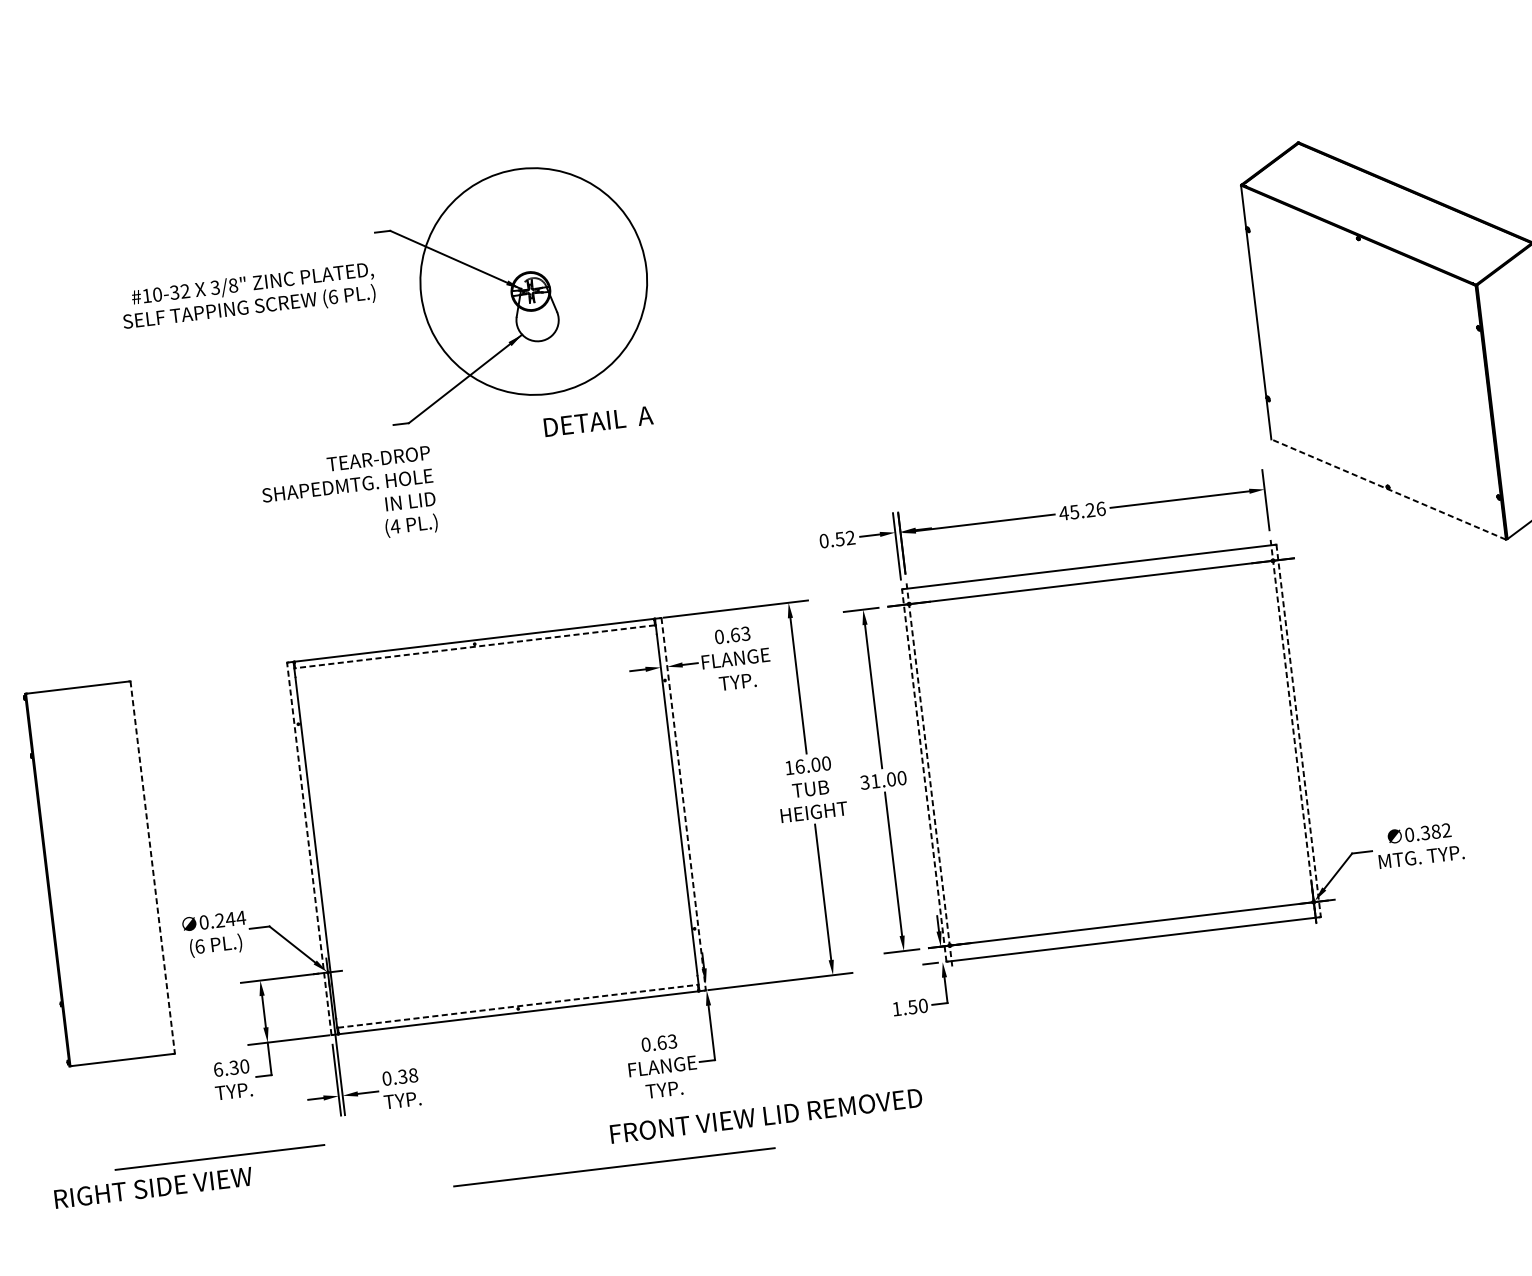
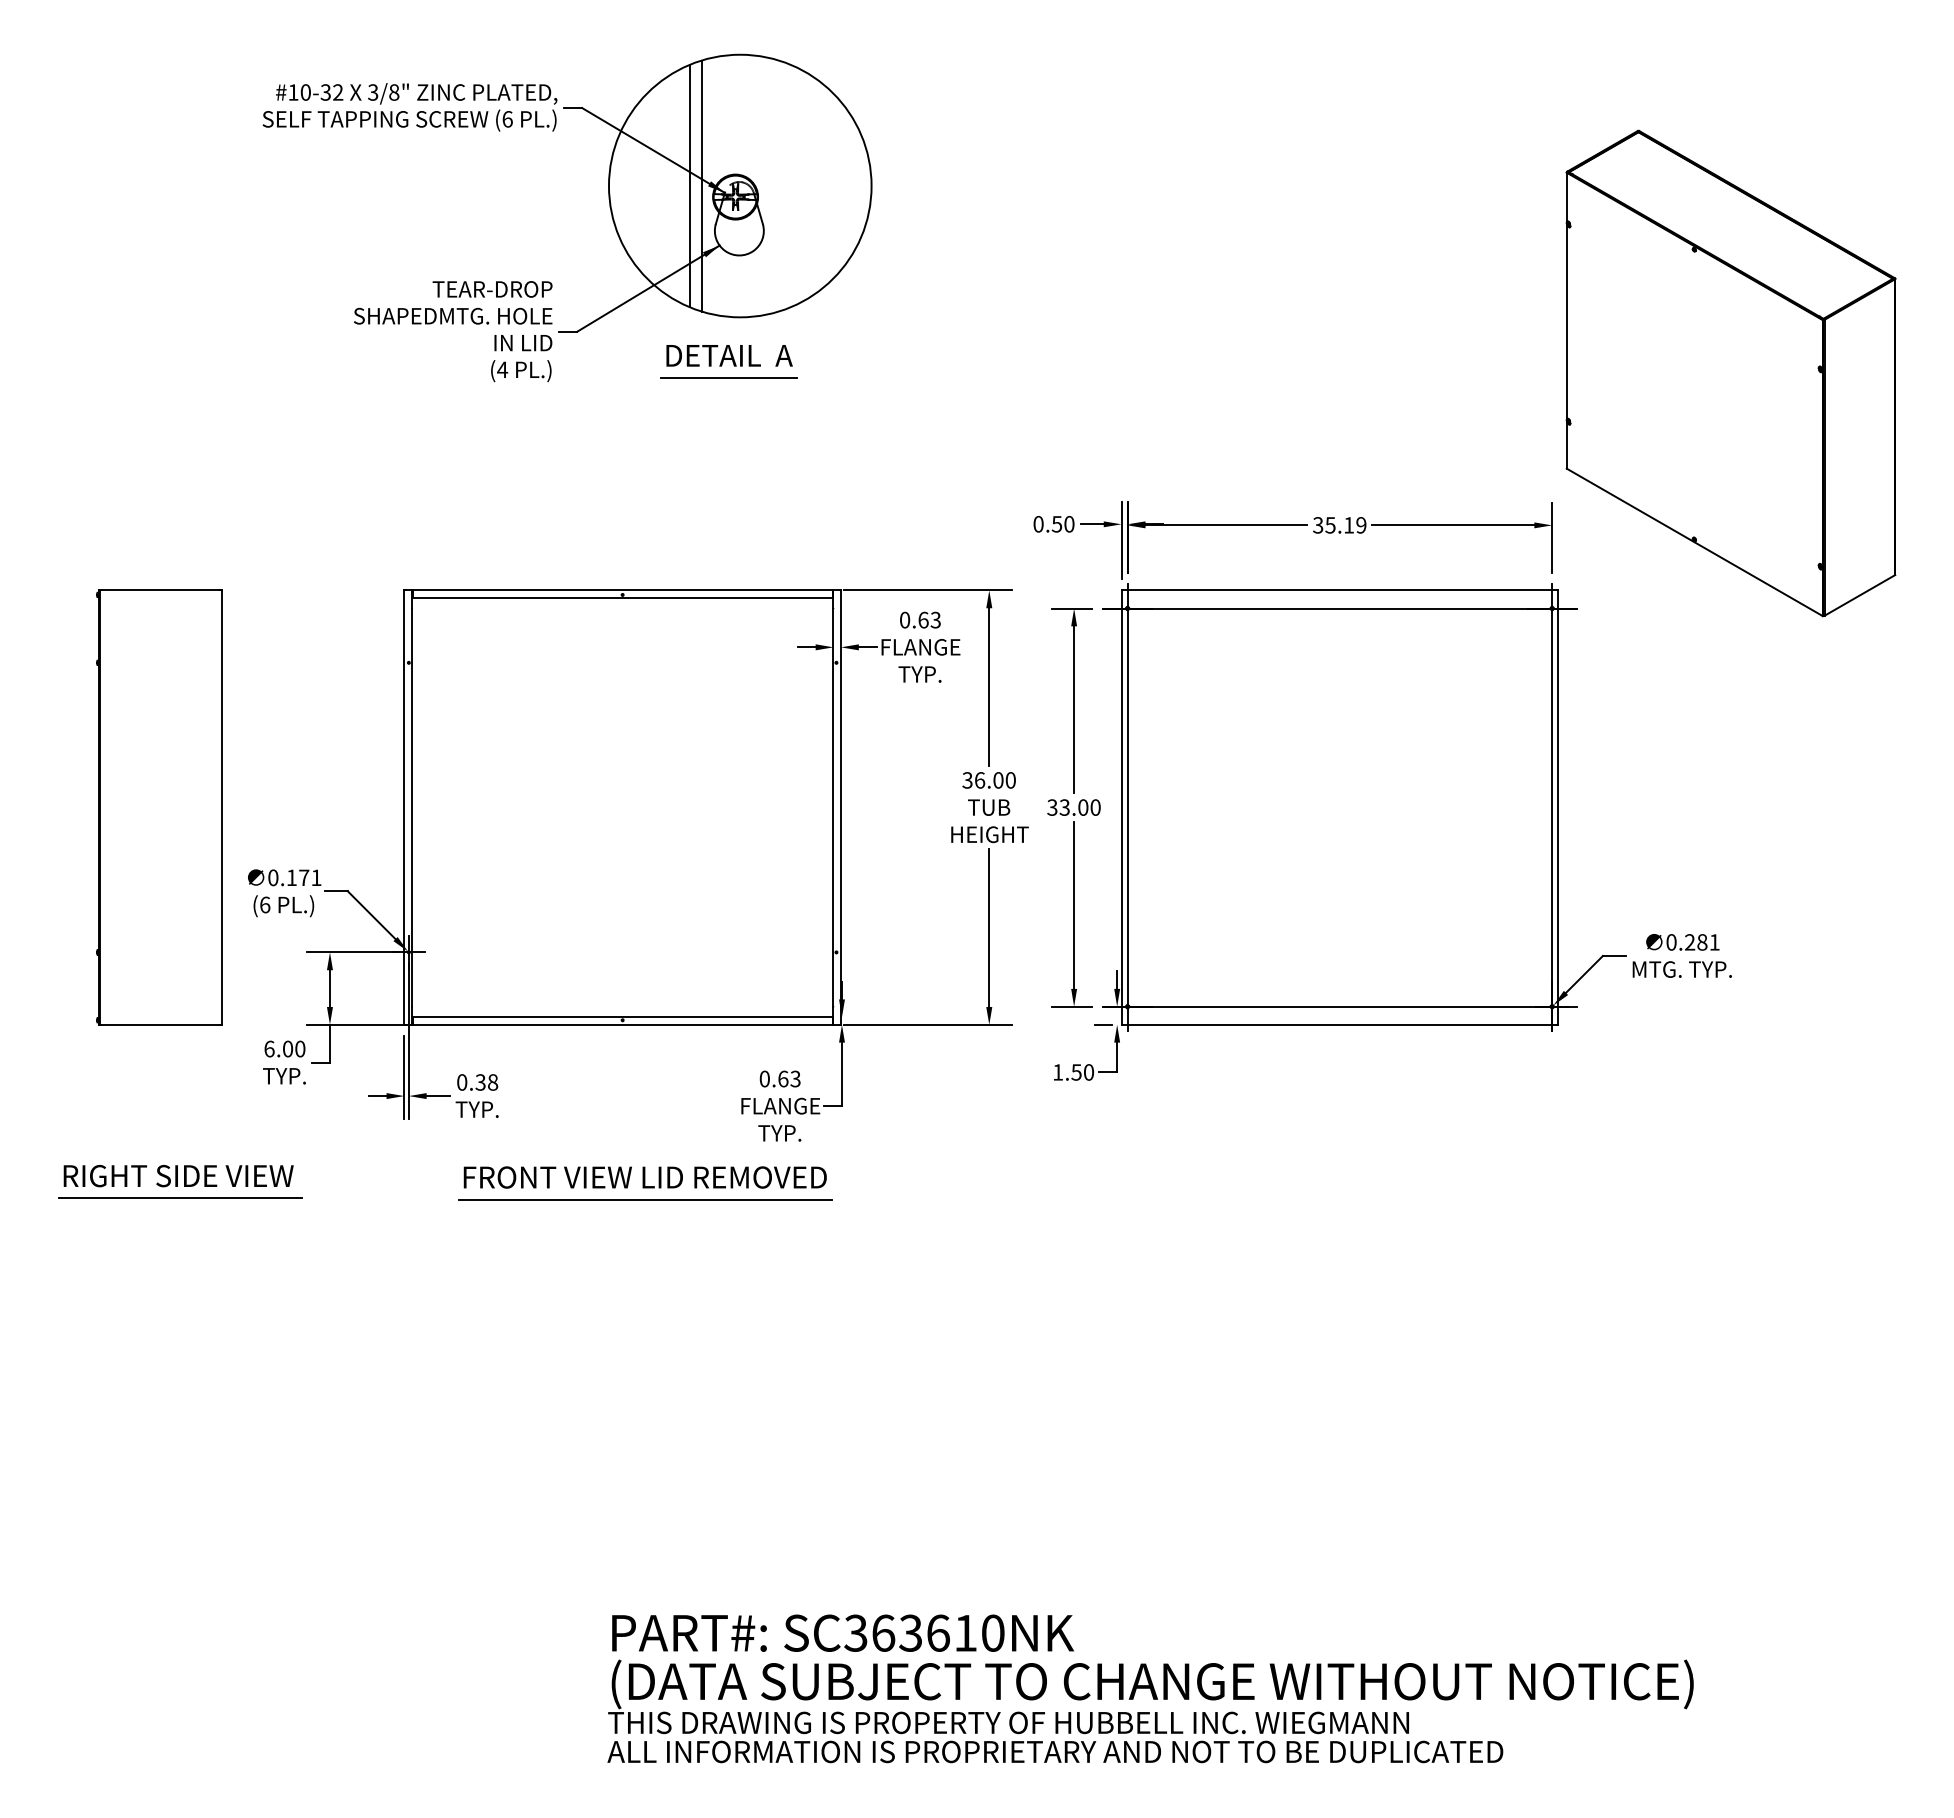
line: (500, 285) -> (701, 185), added
line: (491, 286) -> (690, 185), added
text: (247, 296) -> (409, 107), moved
text: (598, 421) -> (729, 355), moved
line: (543, 447) -> (728, 378), added
line: (1388, 489) -> (1694, 542), dashed -> solid
text: (349, 498) -> (453, 331), moved
text: (1082, 511) -> (1339, 525), 45.26 -> 35.19
text: (850, 538) -> (1069, 524), 0.52 -> 0.50
line: (474, 646) -> (622, 597), dashed -> solid
line: (1298, 731) -> (1558, 808), dashed -> solid
line: (1293, 732) -> (1552, 808), dashed -> solid
text: (789, 768) -> (967, 780), 16.00 -> 36.00
line: (929, 774) -> (1127, 807), dashed -> solid
line: (924, 775) -> (1121, 807), dashed -> solid
text: (875, 781) -> (1064, 807), 31.00 -> 33.00
line: (684, 804) -> (841, 808), dashed -> solid
text: (1435, 831) -> (1701, 942), 0.382 -> 0.281
line: (309, 848) -> (404, 807), dashed -> solid
line: (152, 868) -> (221, 808), dashed -> solid
text: (229, 919) -> (303, 877), 0.244 -> 0.171
line: (517, 1006) -> (622, 1017), dashed -> solid
text: (233, 1067) -> (287, 1048), 6.30 -> 6.00
text: (765, 1116) -> (644, 1177), moved
line: (220, 1156) -> (180, 1197), moved
line: (614, 1167) -> (645, 1199), moved

